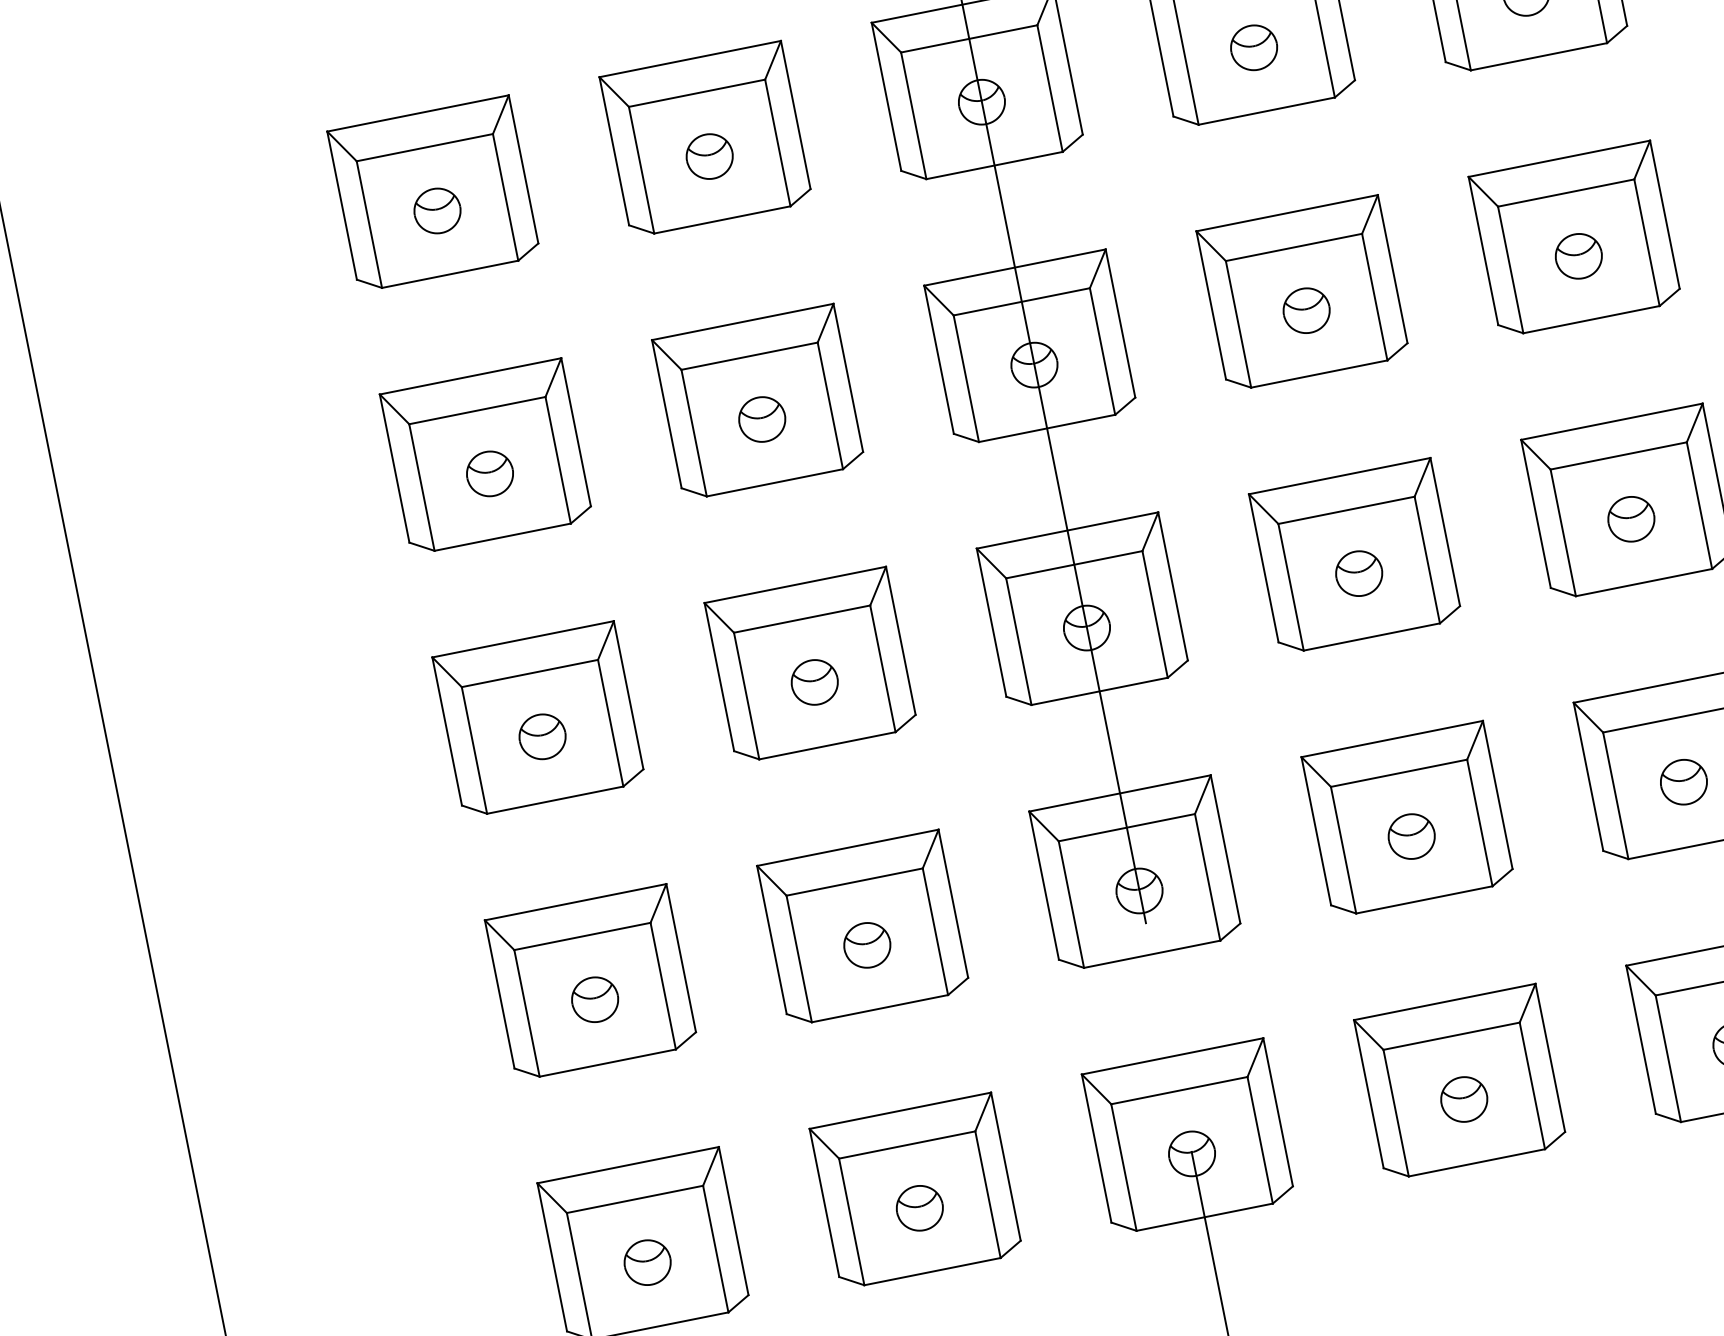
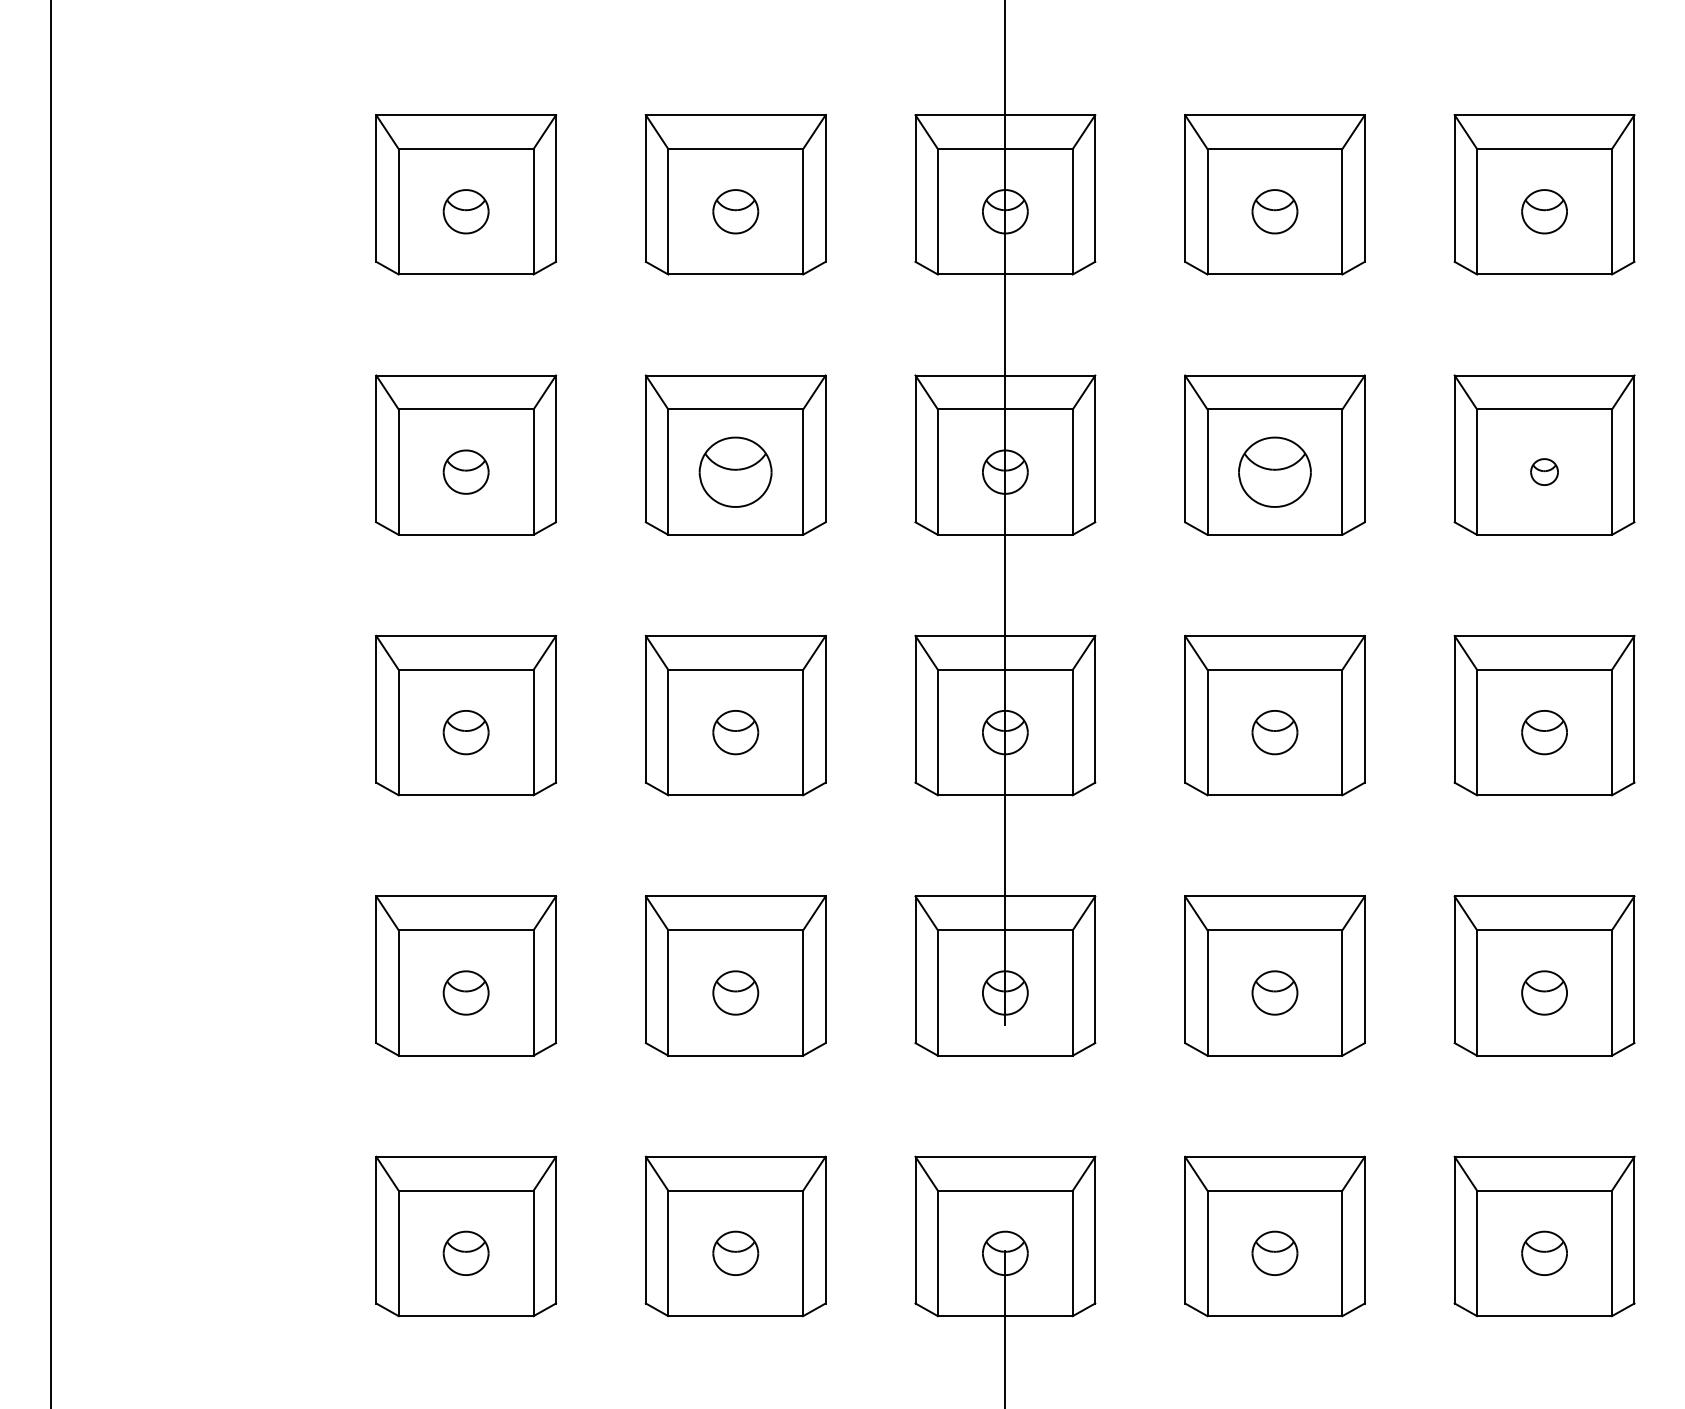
part: (1578, 255) -> (1544, 471), size x0.6
part: (1306, 310) -> (1274, 471), size x1.6
part: (761, 418) -> (735, 471), size x1.6

